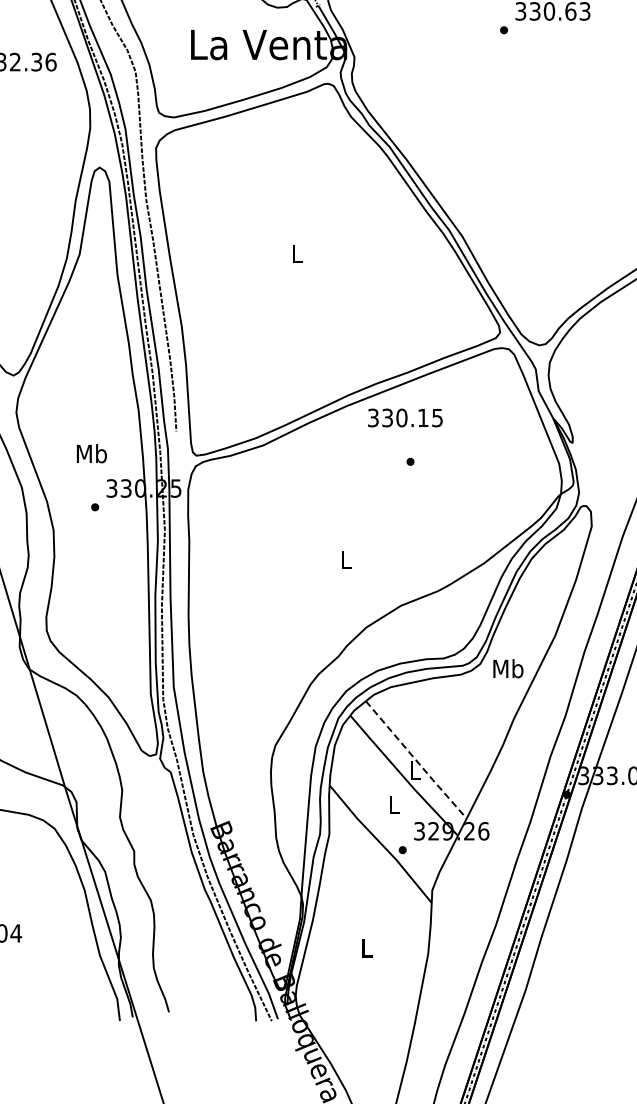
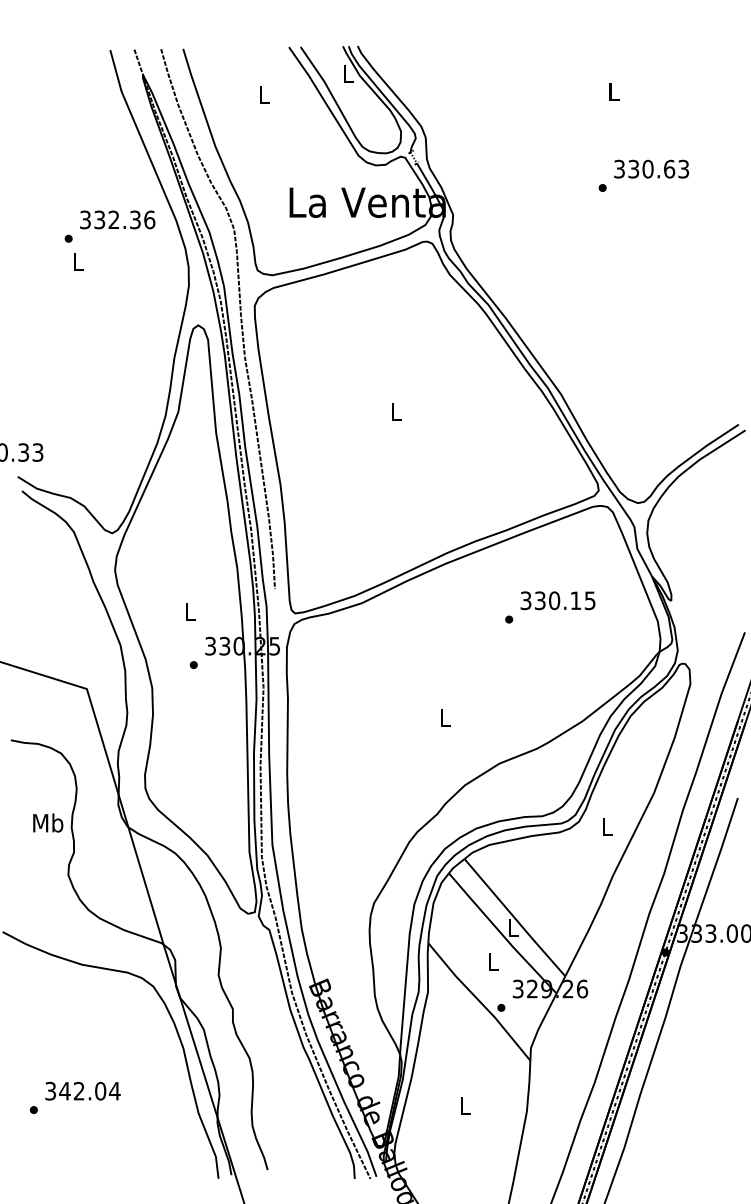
text: (404, 417) -> (557, 600), moved
text: (91, 453) -> (190, 611), Mb -> L
text: (508, 668) -> (607, 826), Mb -> L
line: (416, 760) -> (515, 918), dashed -> solid

